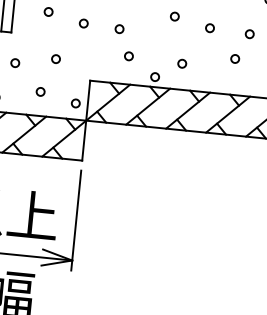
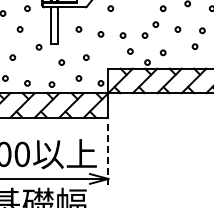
circle: (154, 32) -> (144, 35), added
line: (76, 220) -> (108, 154), solid -> dashed

